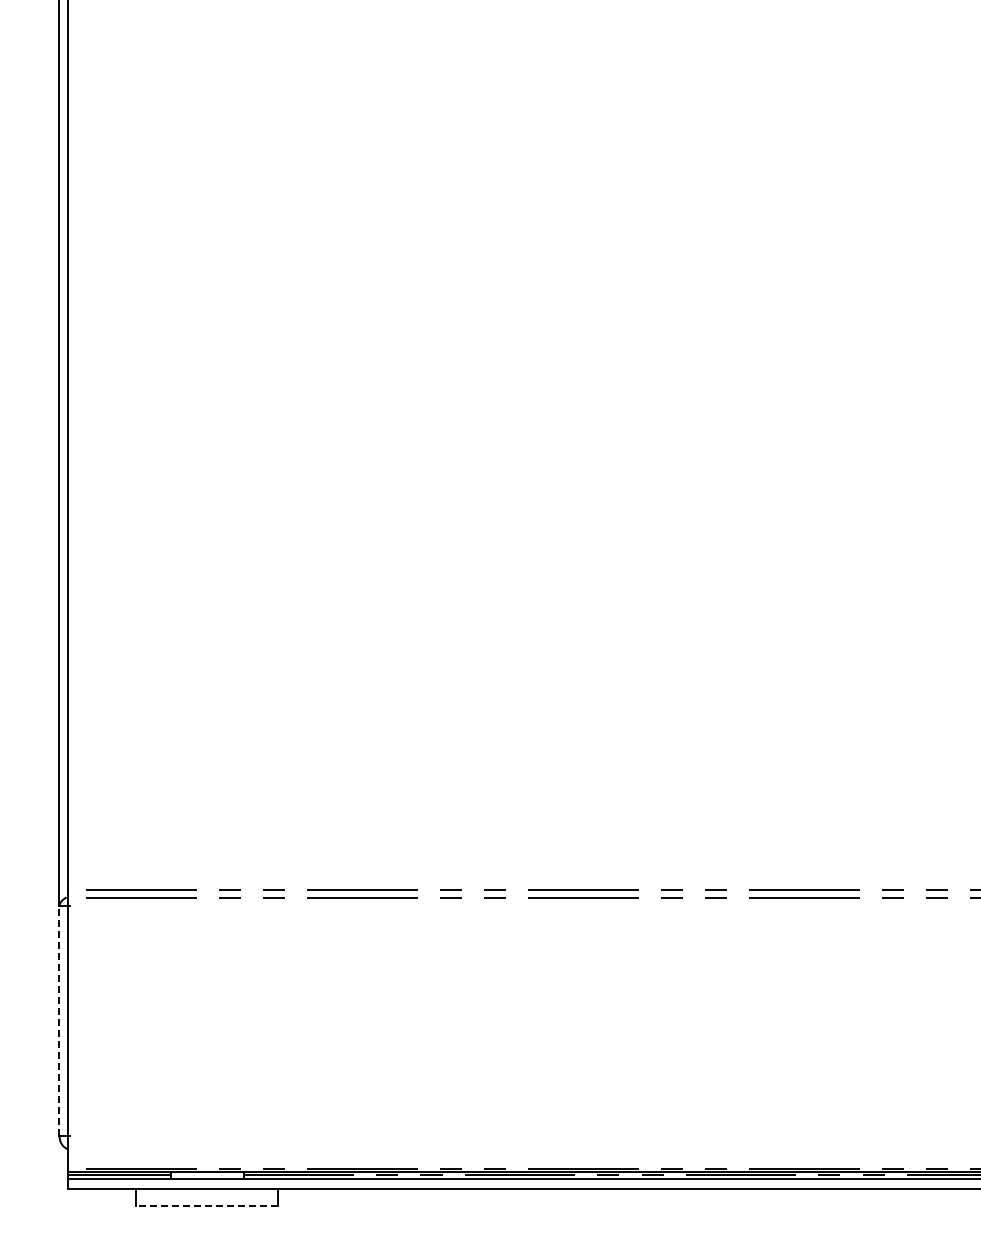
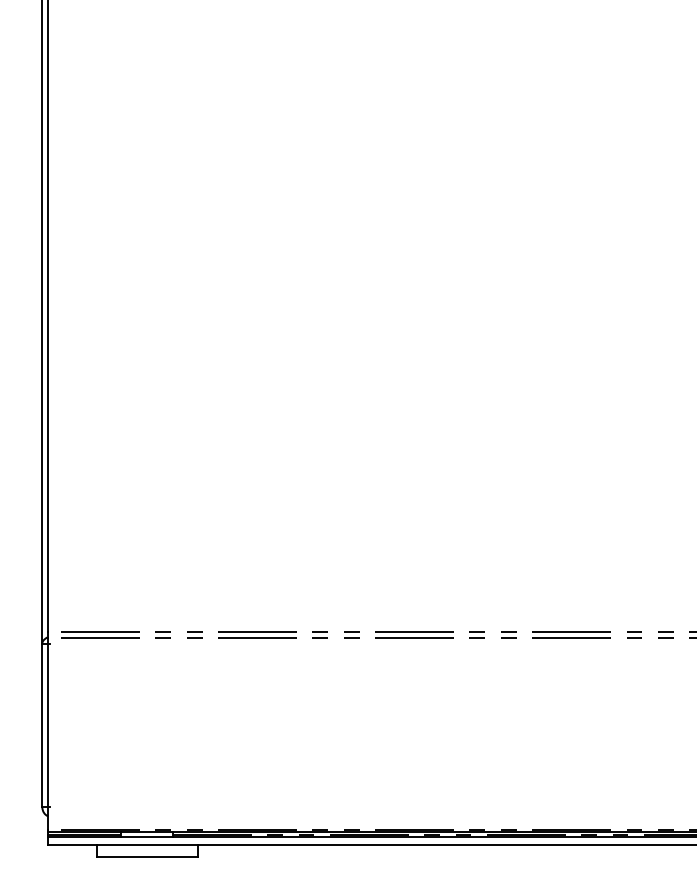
line: (59, 1020) -> (42, 724), dashed -> solid
line: (206, 1206) -> (146, 857), dashed -> solid

